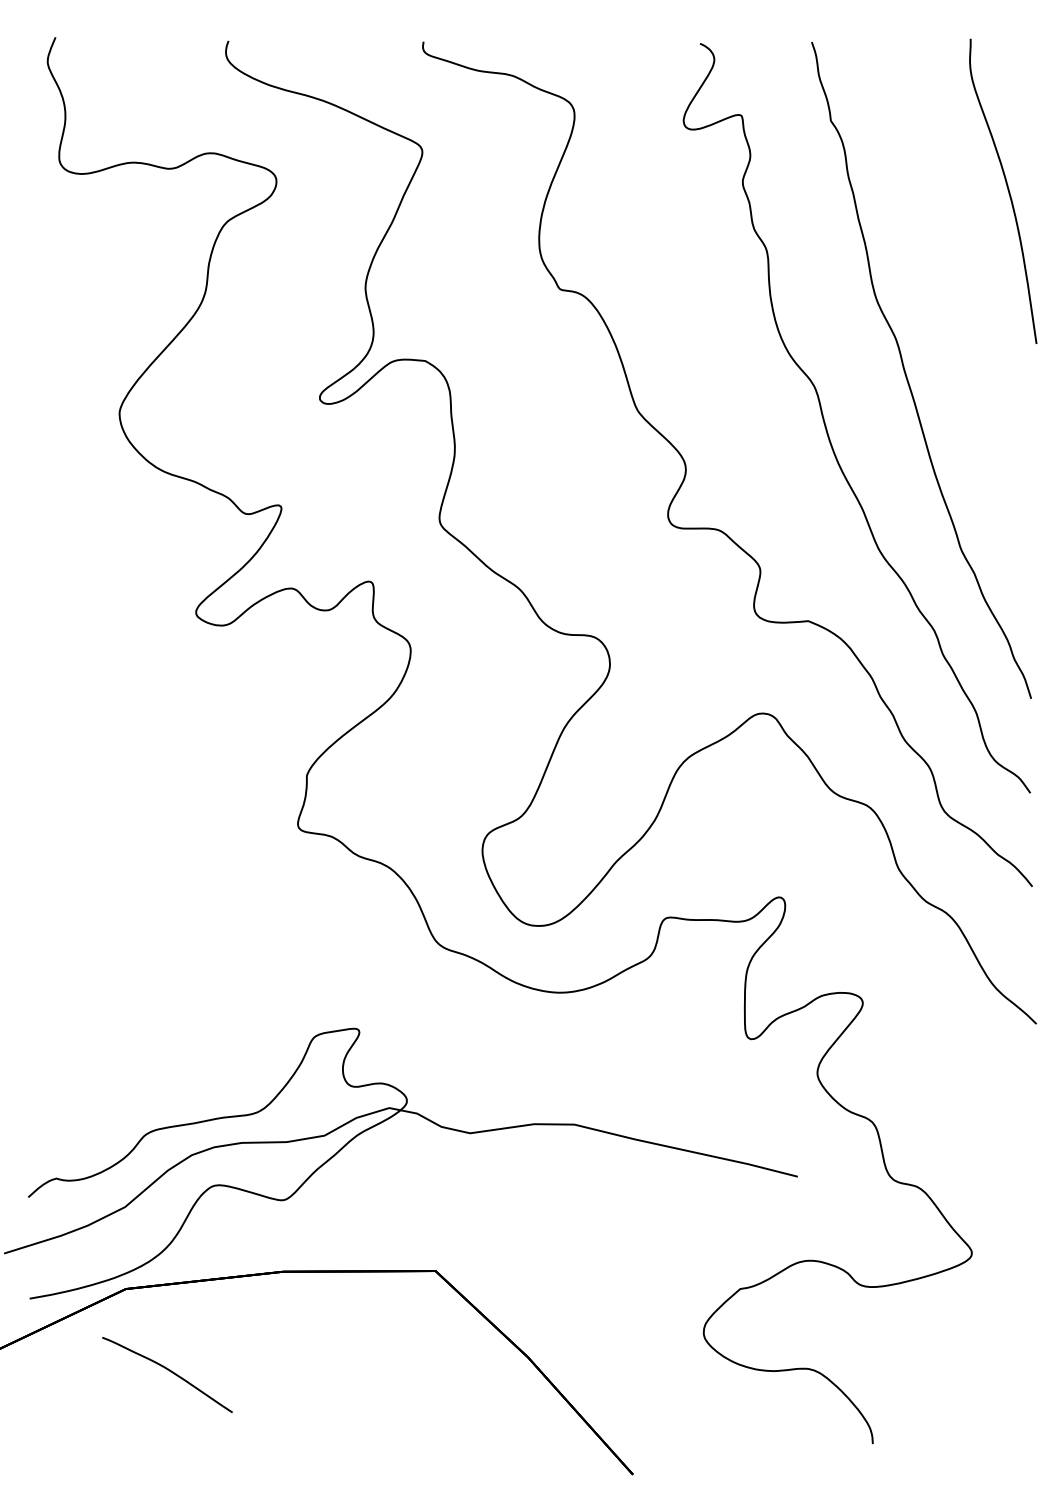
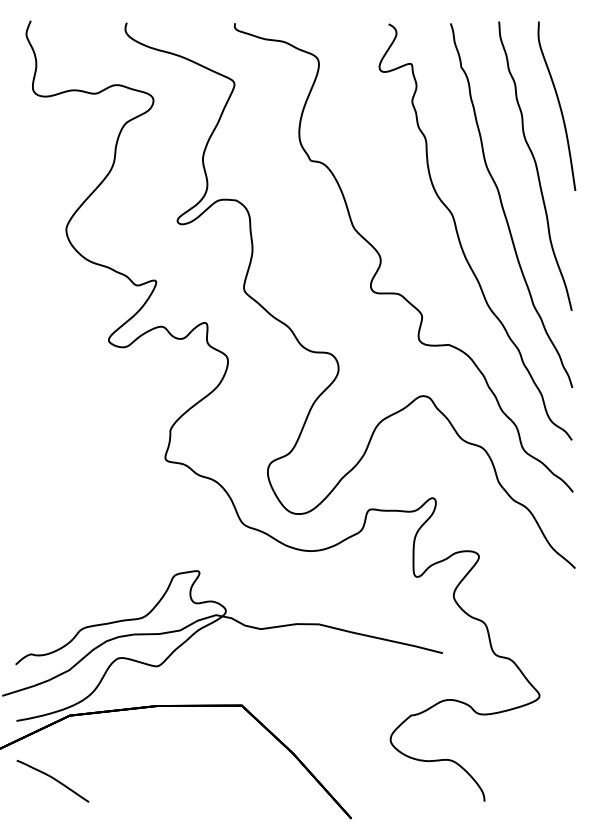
curve: (964, 298) -> (535, 165), added
curve: (168, 1371) -> (53, 779), moved

